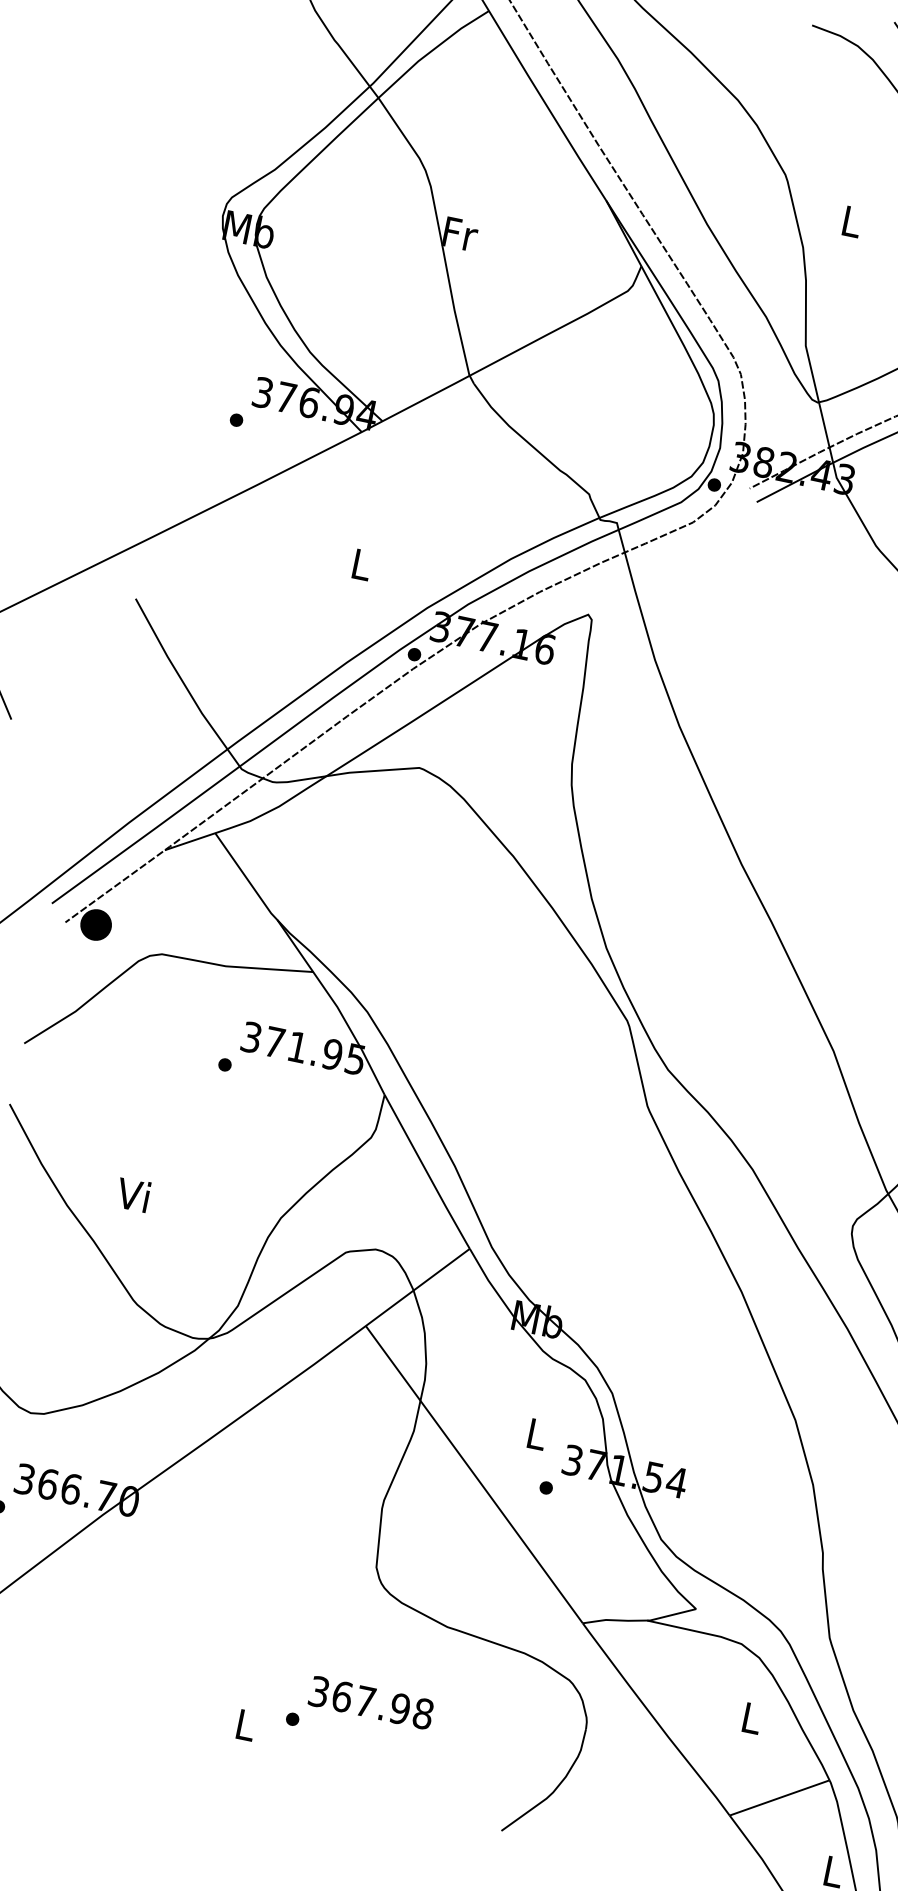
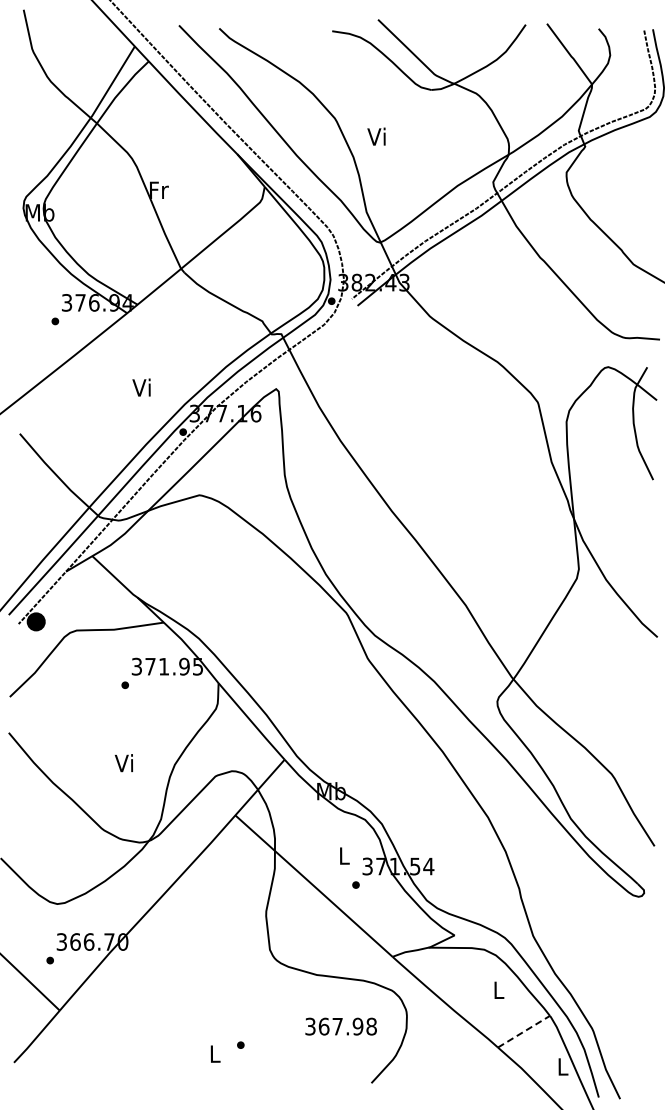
text: (849, 220) -> (376, 136), L -> Vi
text: (359, 563) -> (141, 387), L -> Vi
text: (132, 1195) -> (123, 763), moved
text: (370, 1702) -> (340, 1026), moved
line: (778, 1797) -> (523, 1031), solid -> dashed

